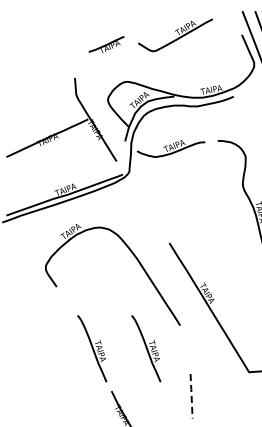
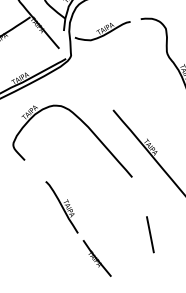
part: (146, 348) -> (107, 200), removed
line: (191, 397) -> (150, 235), dashed -> solid

